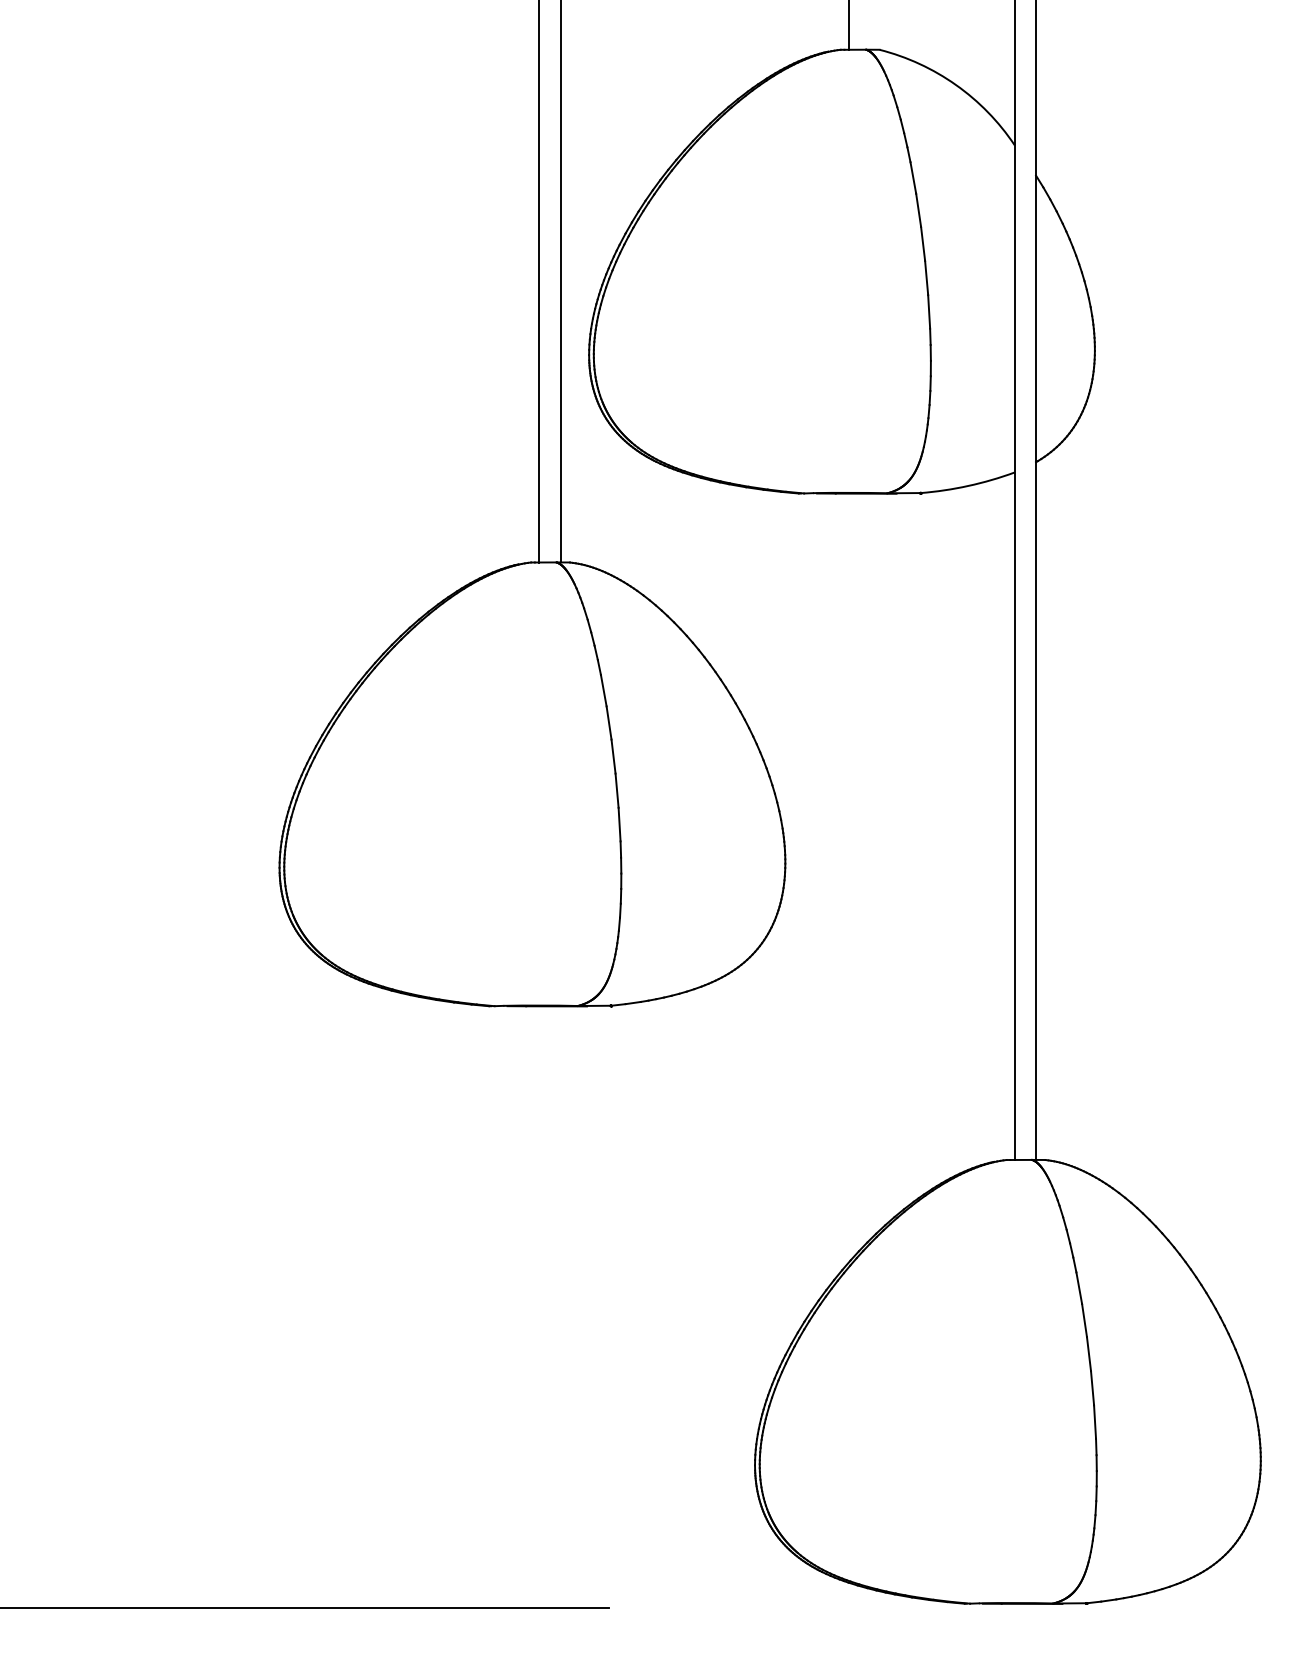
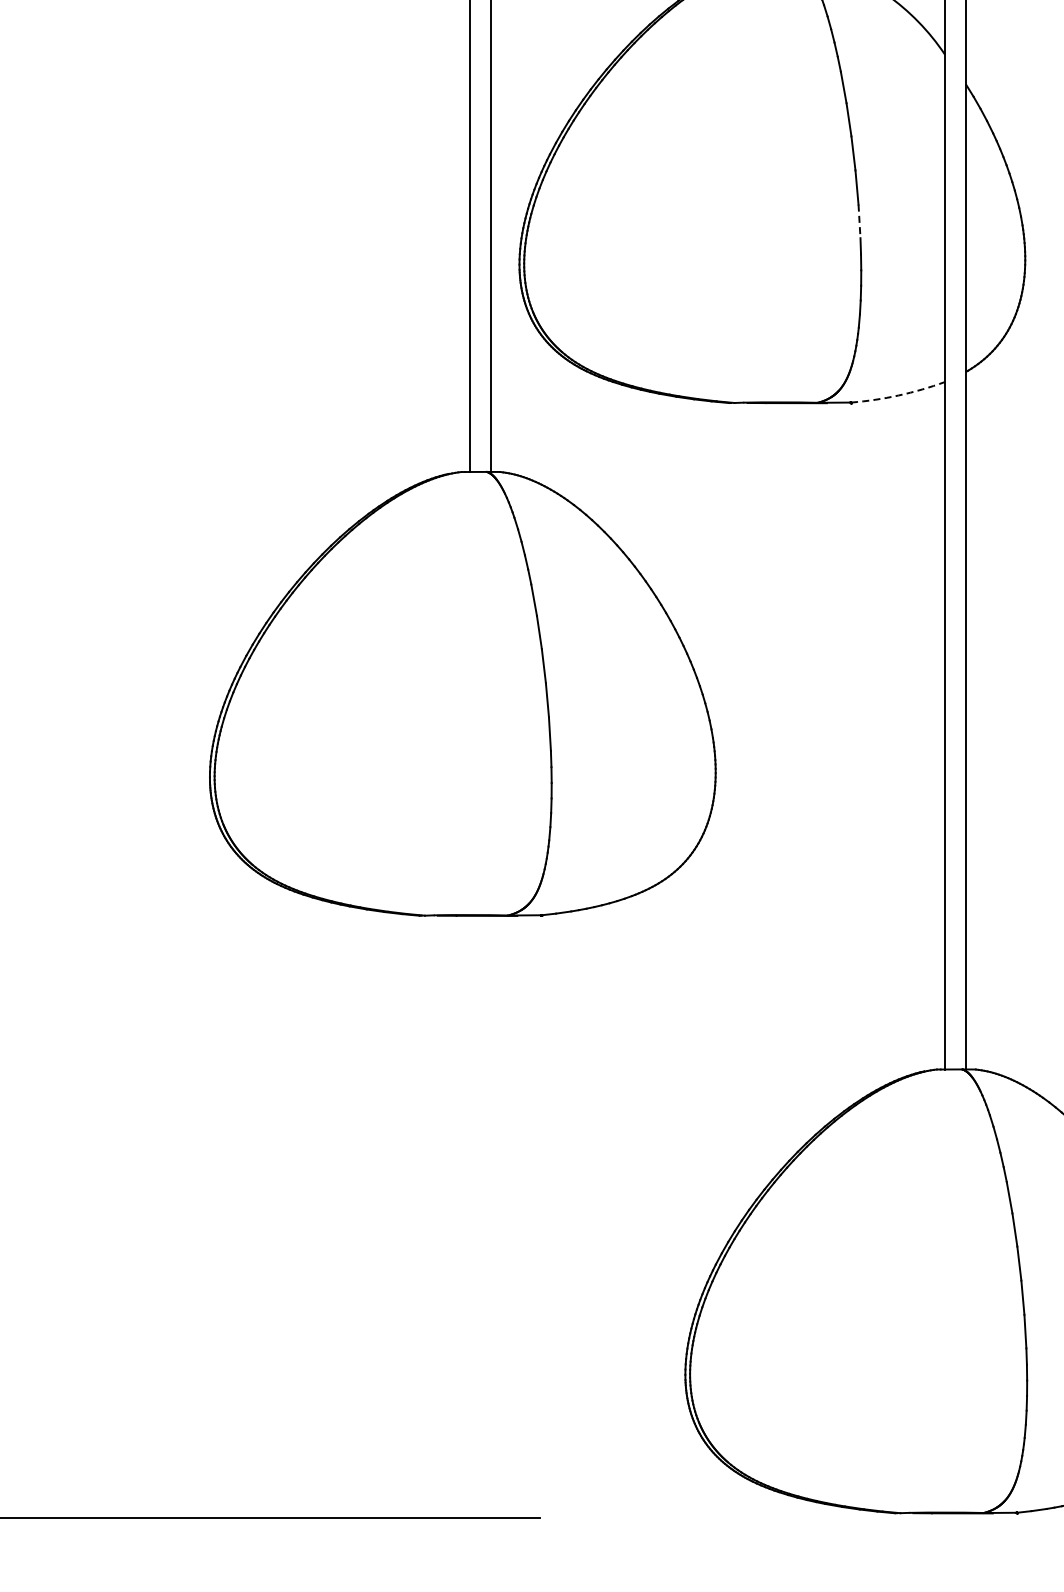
line: (929, 311) -> (859, 221), solid -> dashed
arc: (968, 485) -> (898, 395), solid -> dashed

